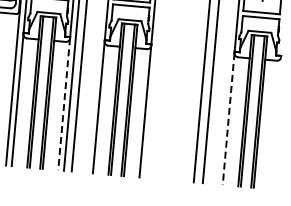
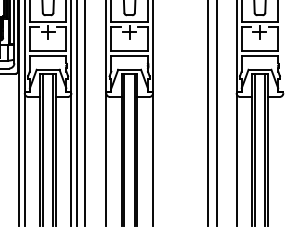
line: (64, 104) -> (71, 159), dashed -> solid
line: (228, 119) -> (236, 159), dashed -> solid

